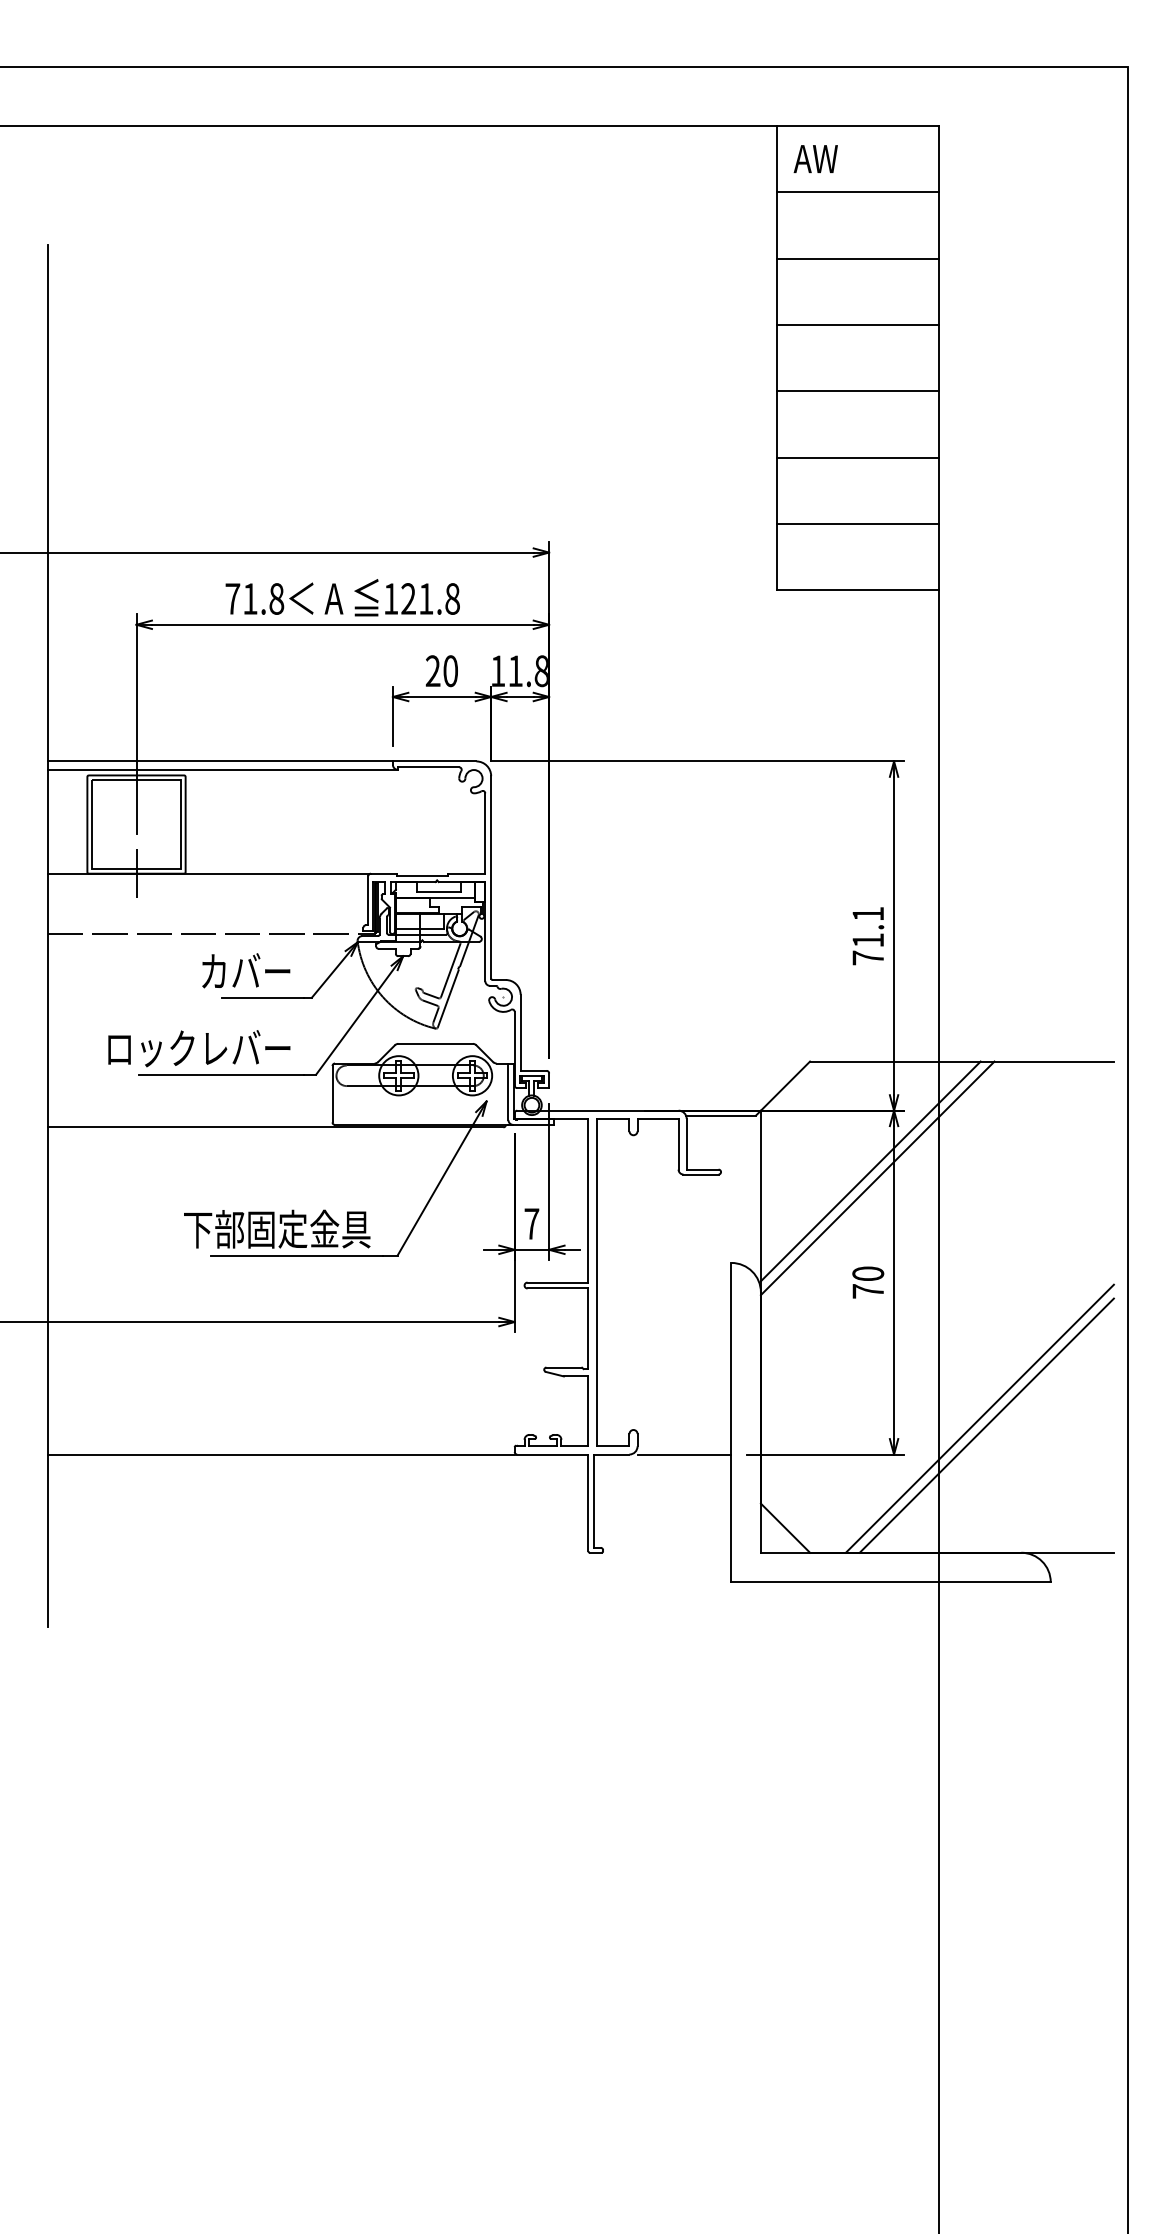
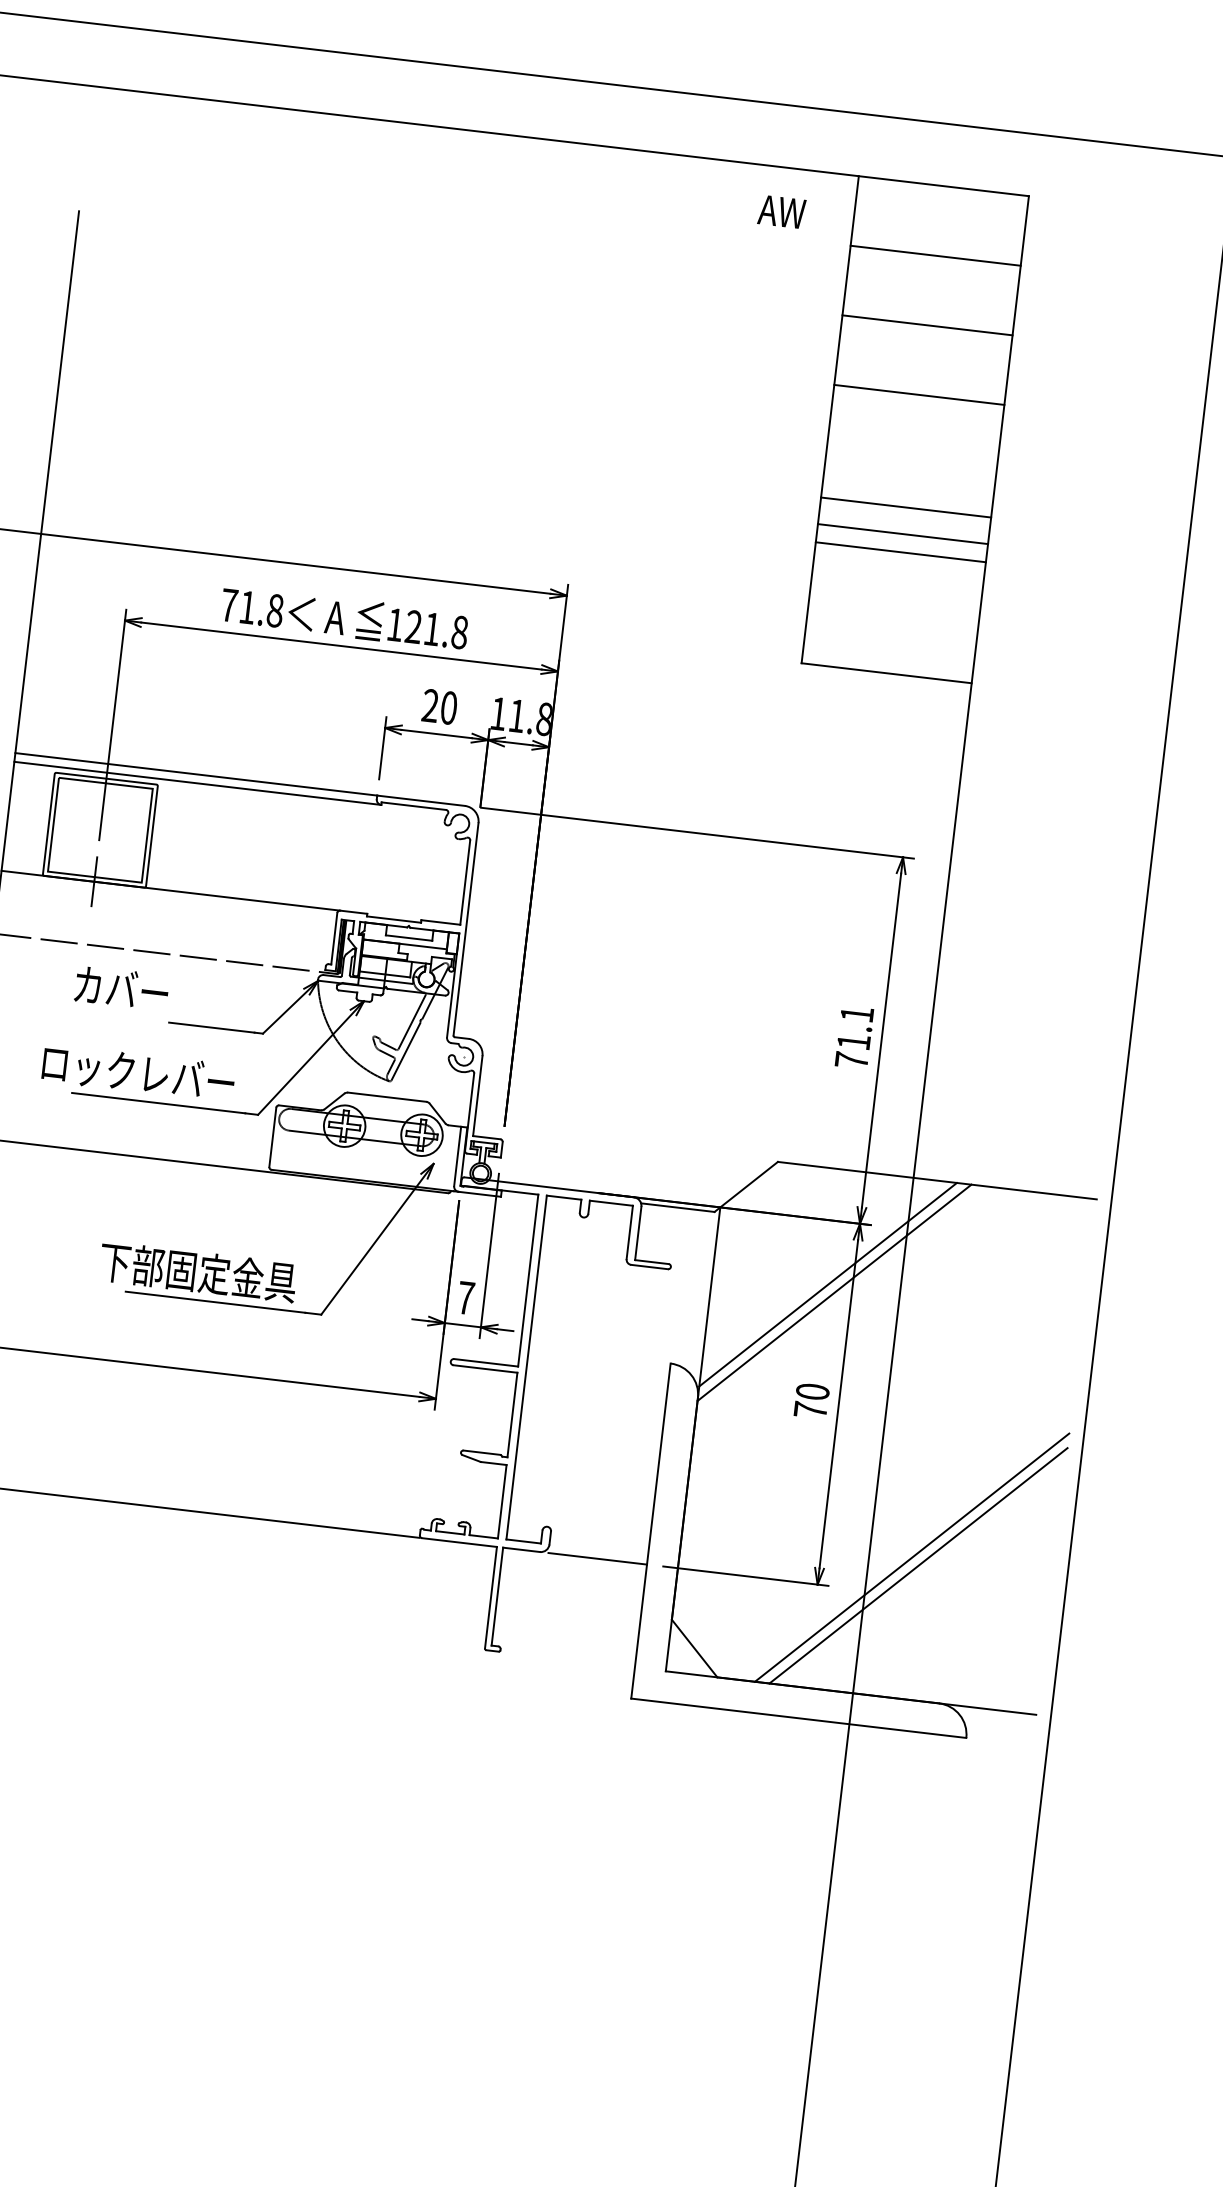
text: (815, 158) -> (781, 211), moved
line: (858, 391) -> (906, 507), moved
line: (858, 523) -> (901, 551), moved
text: (246, 970) -> (122, 988), moved

